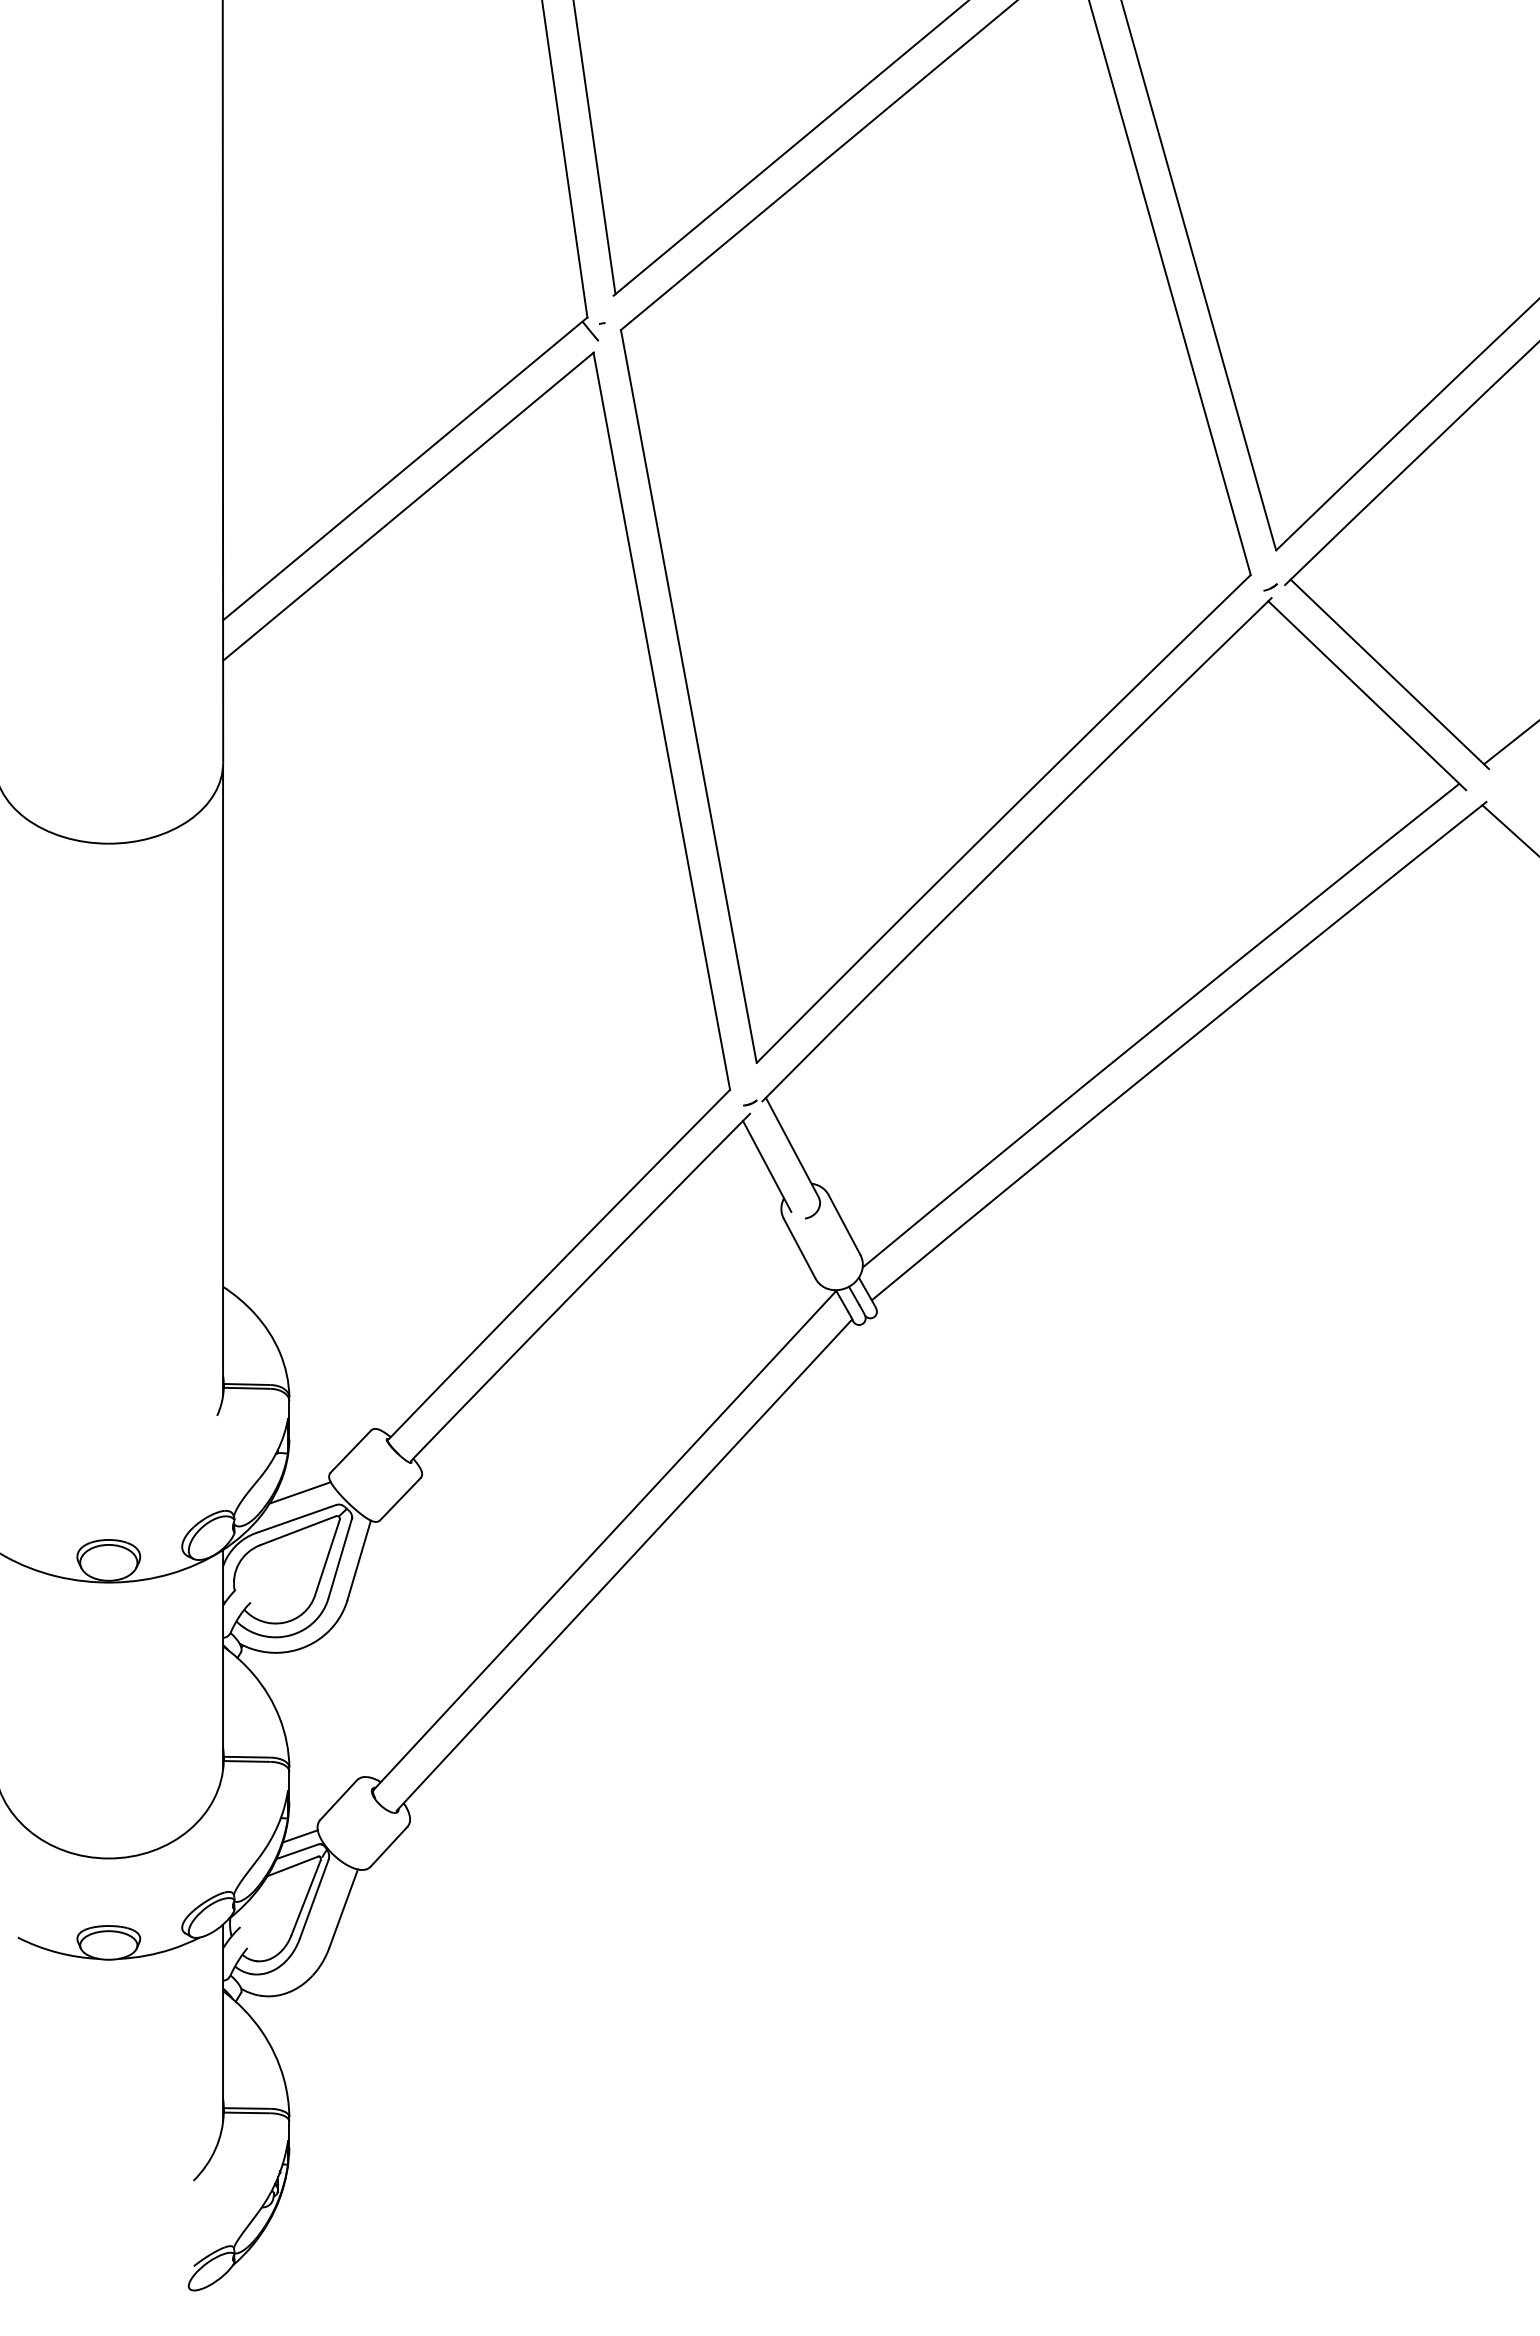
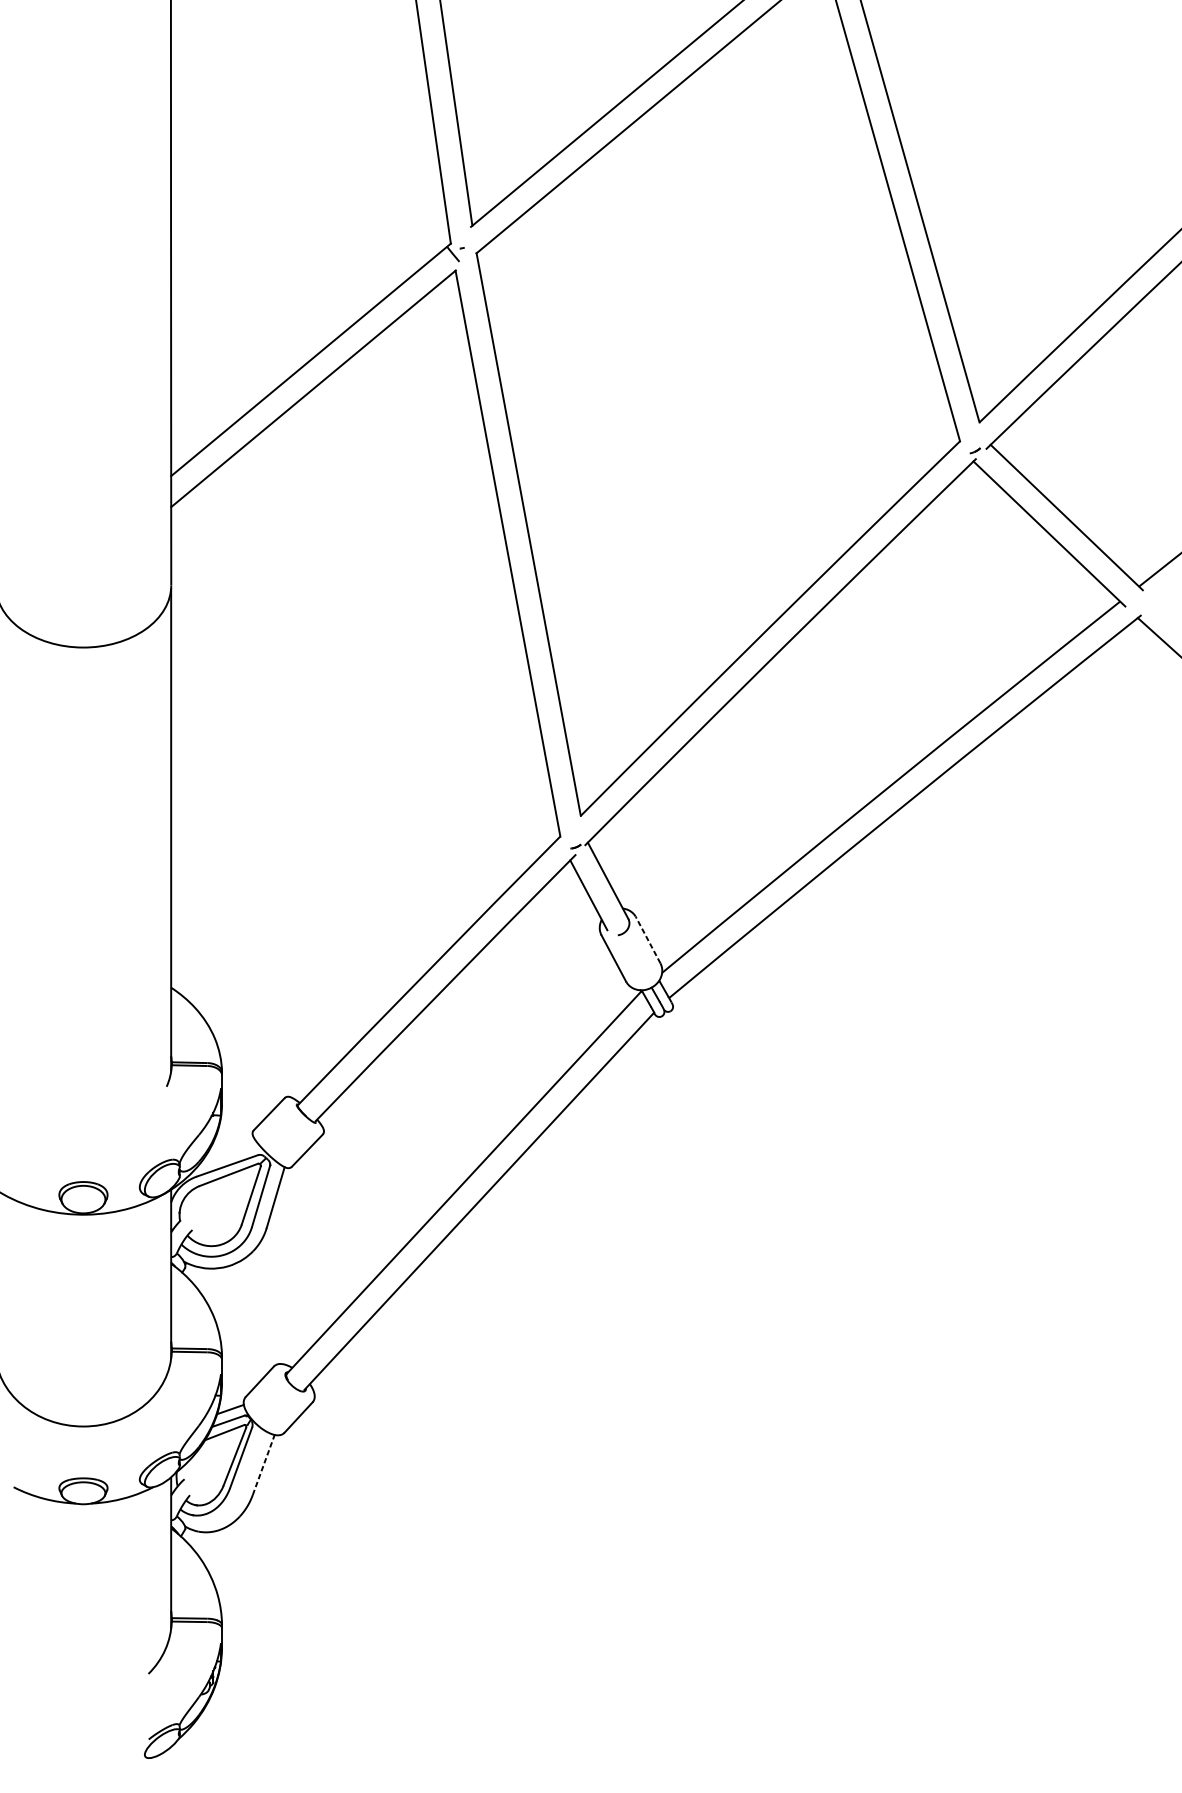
line: (844, 1224) -> (648, 939), solid -> dashed
line: (299, 1492) -> (229, 1145), removed
line: (343, 1908) -> (263, 1464), solid -> dashed

